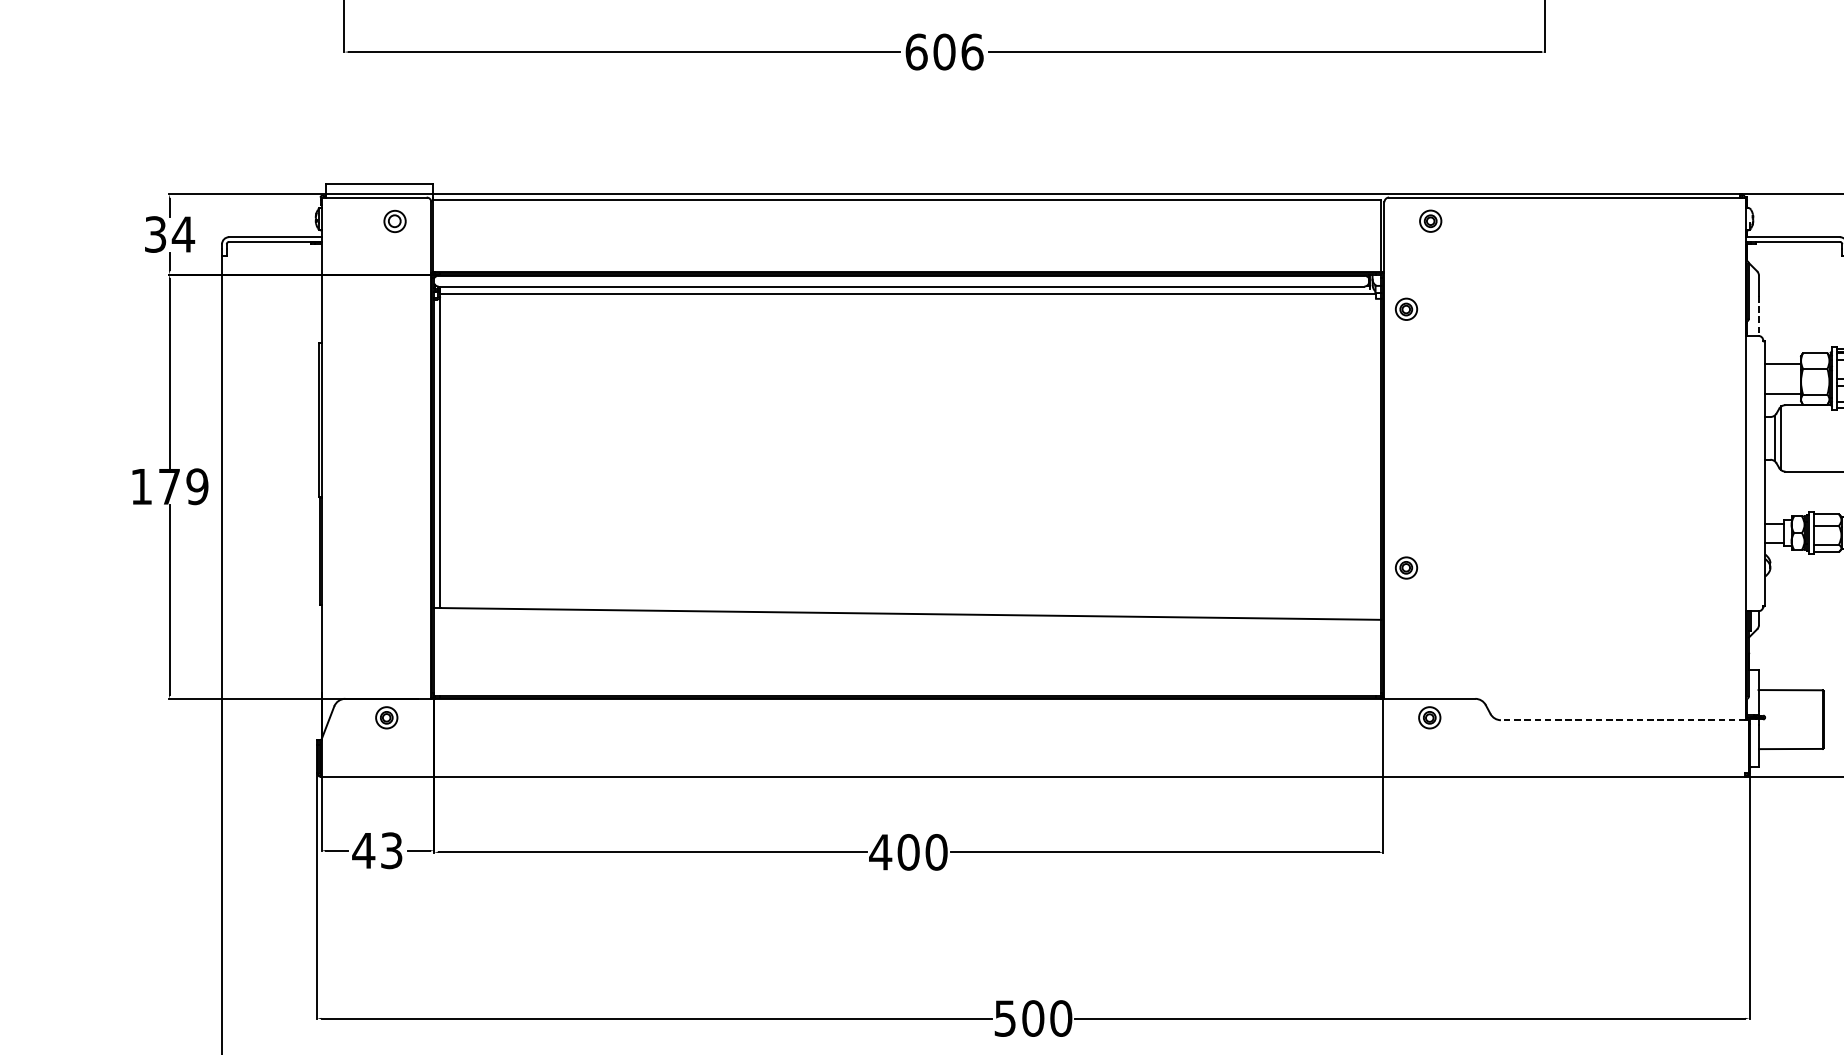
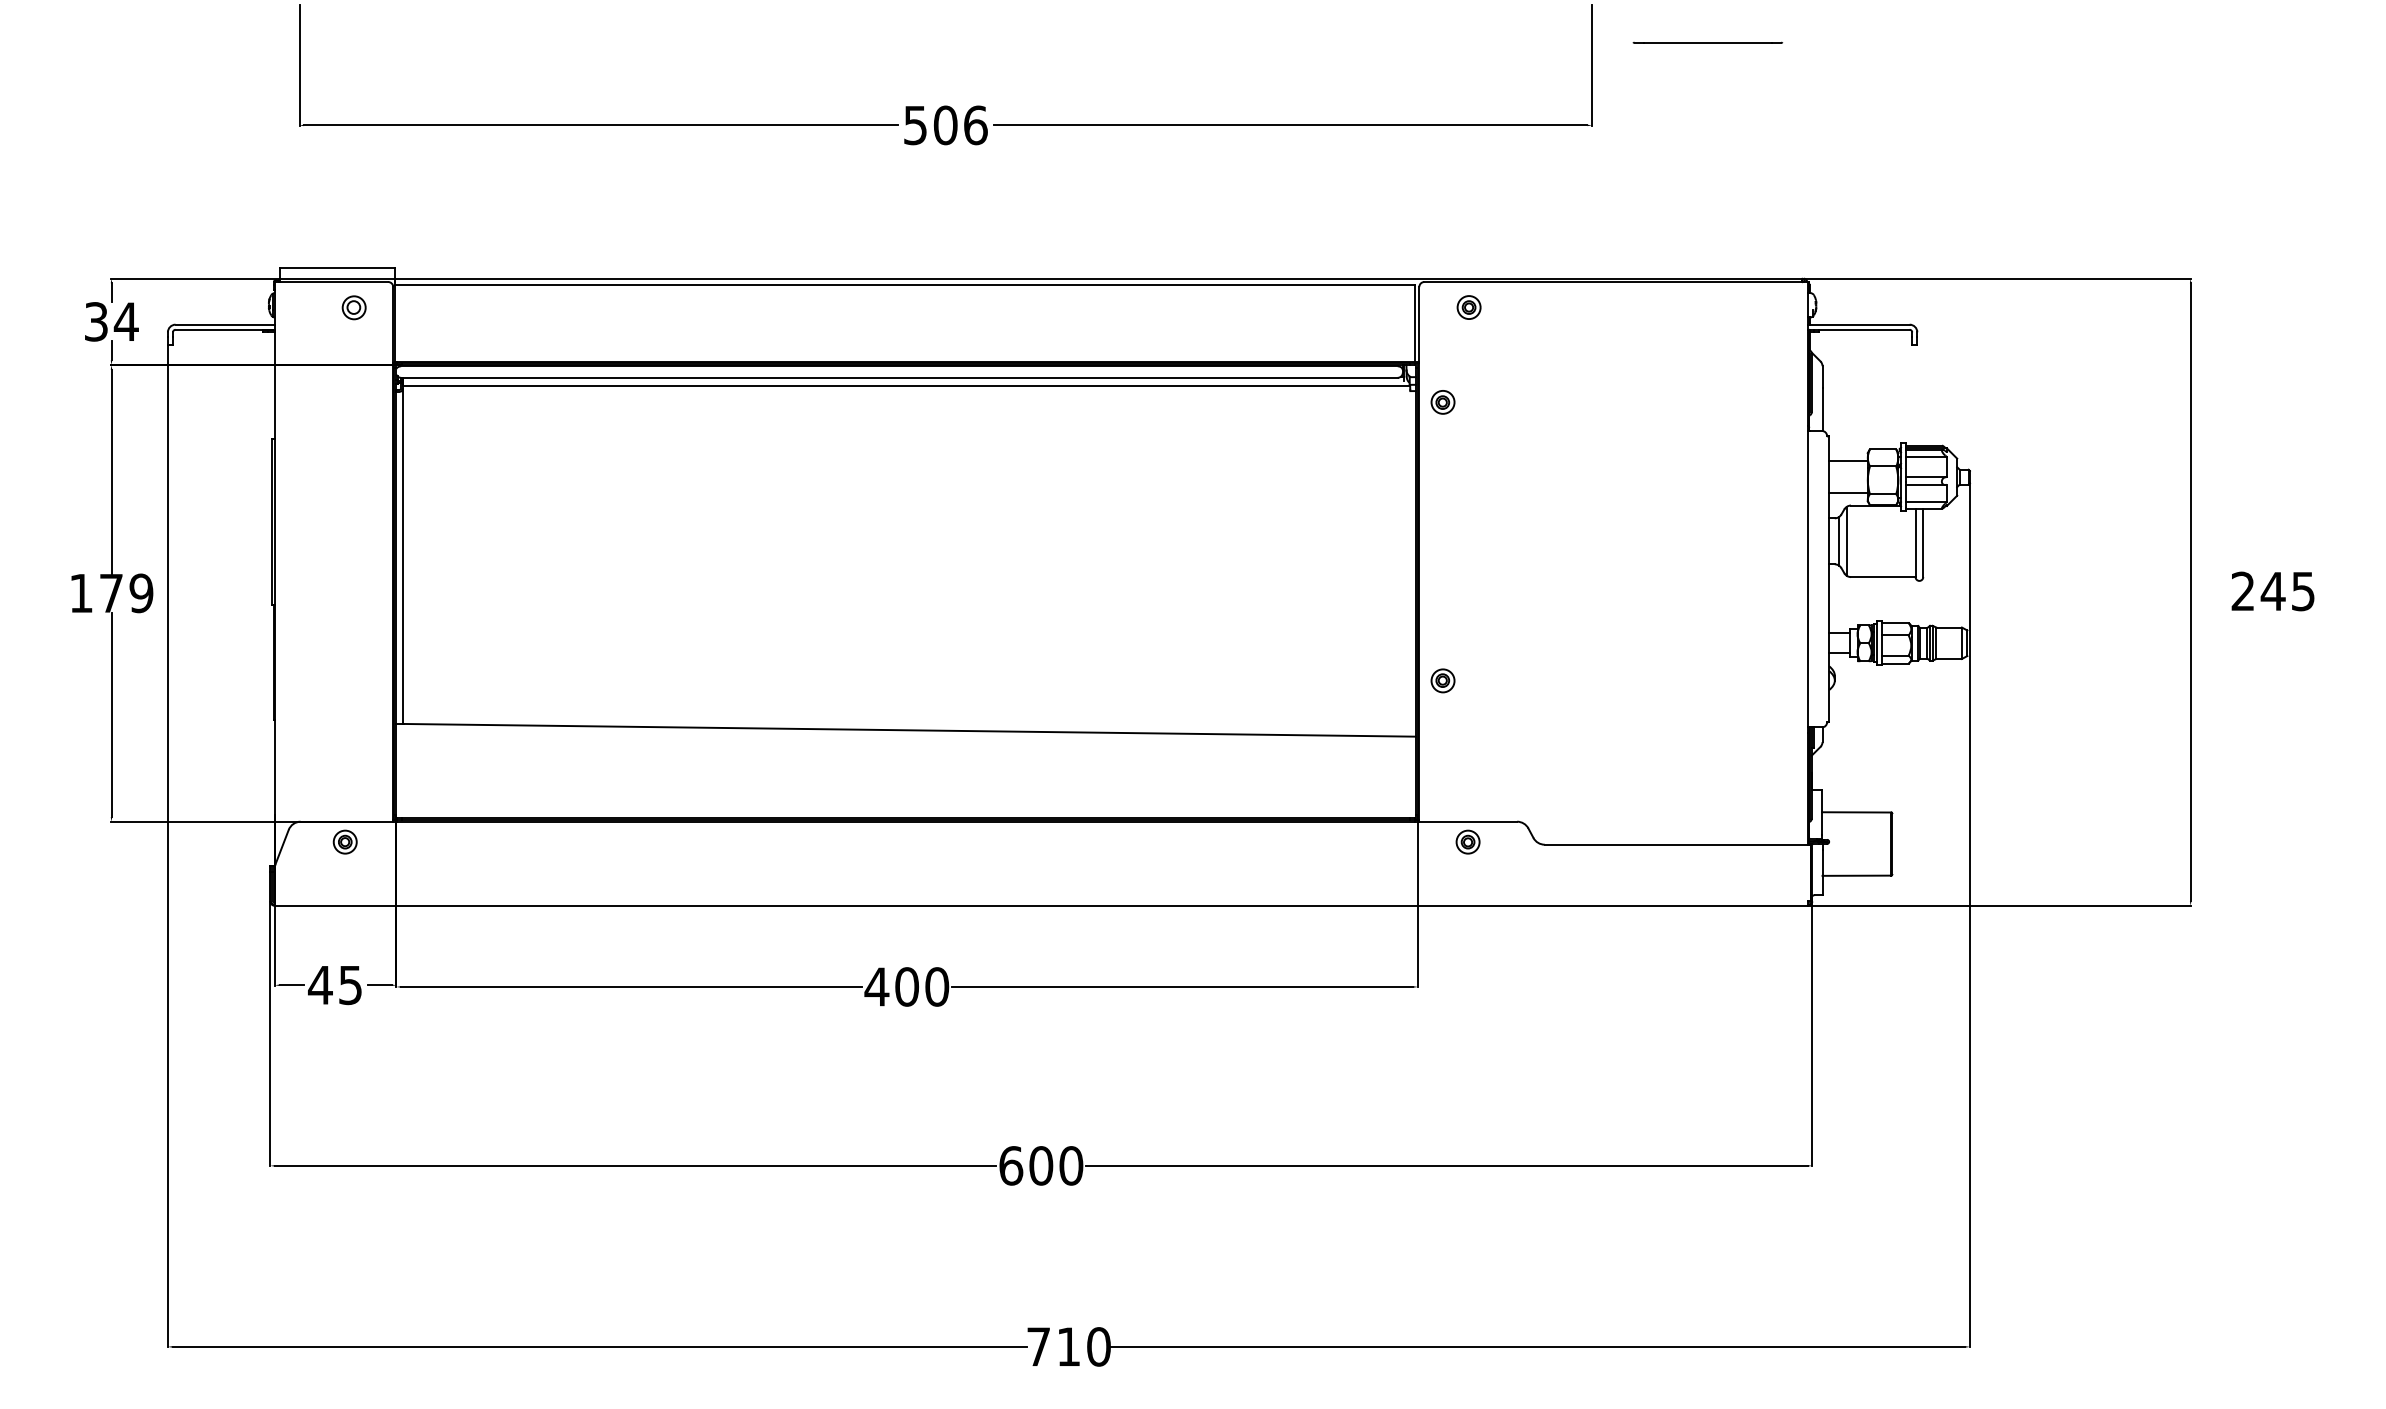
text: (916, 52) -> (915, 125), 606 -> 506
line: (1758, 316) -> (1822, 410), dashed -> solid
line: (1623, 720) -> (1676, 844), dashed -> solid
text: (391, 850) -> (350, 984), 43 -> 45
text: (1005, 1018) -> (1011, 1165), 500 -> 600

